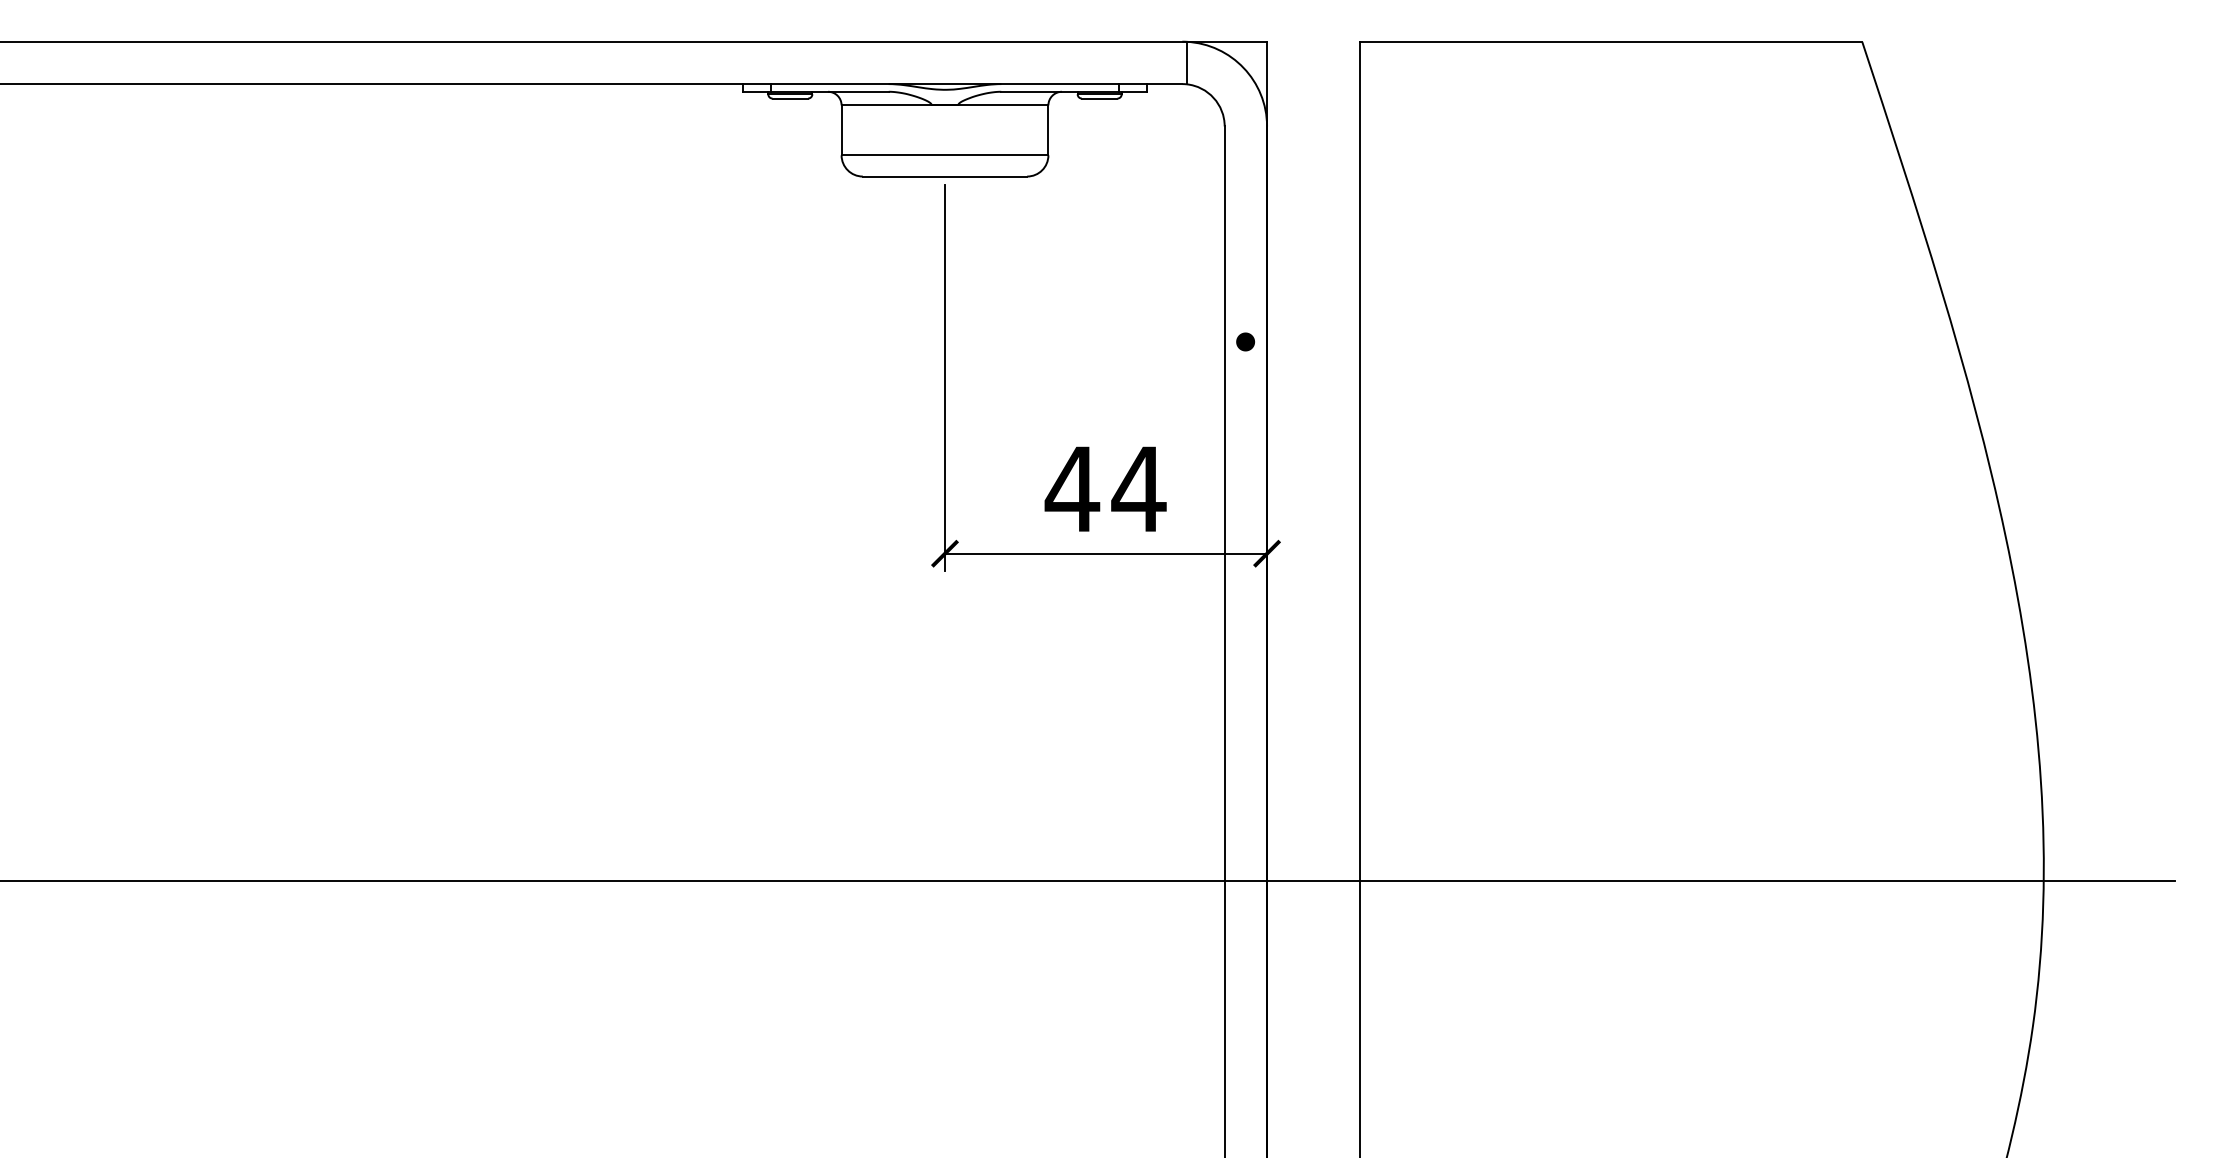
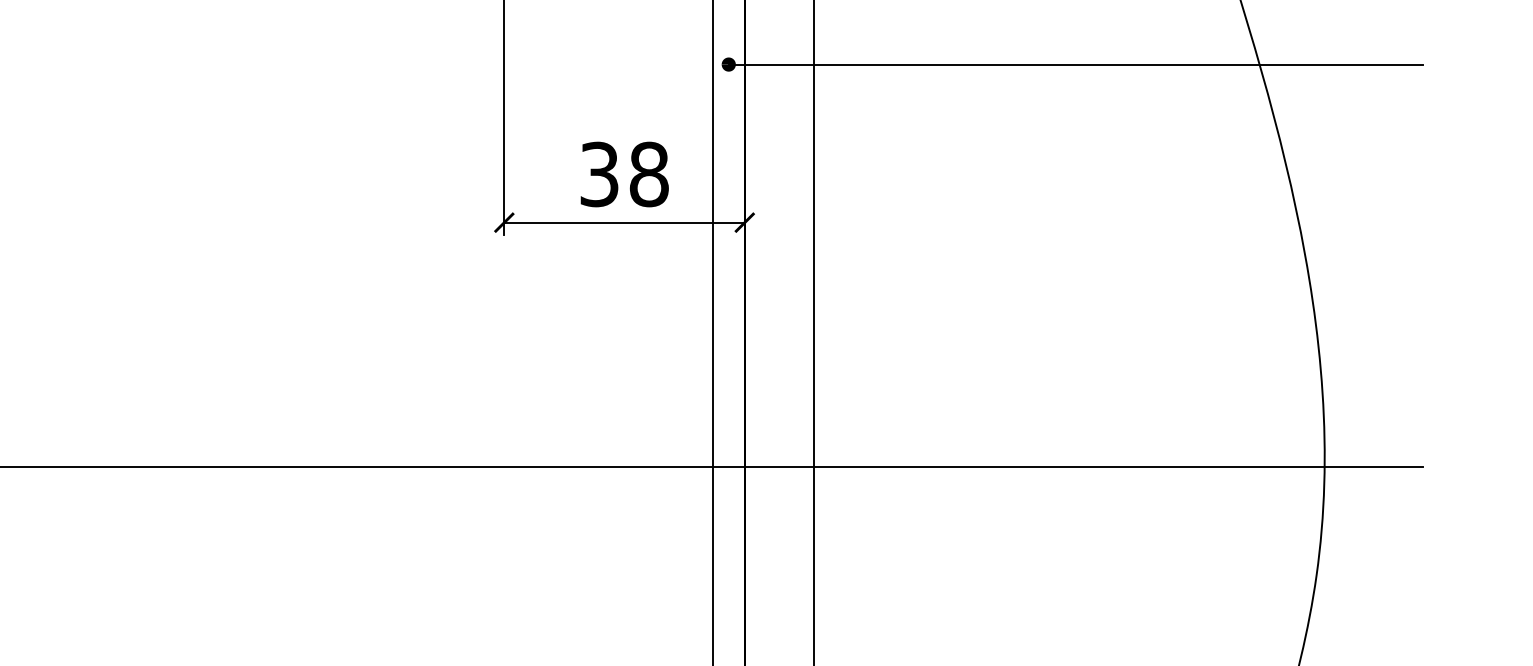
line: (1710, 341) -> (1075, 64), added
text: (1105, 489) -> (624, 174), 44 -> 38

